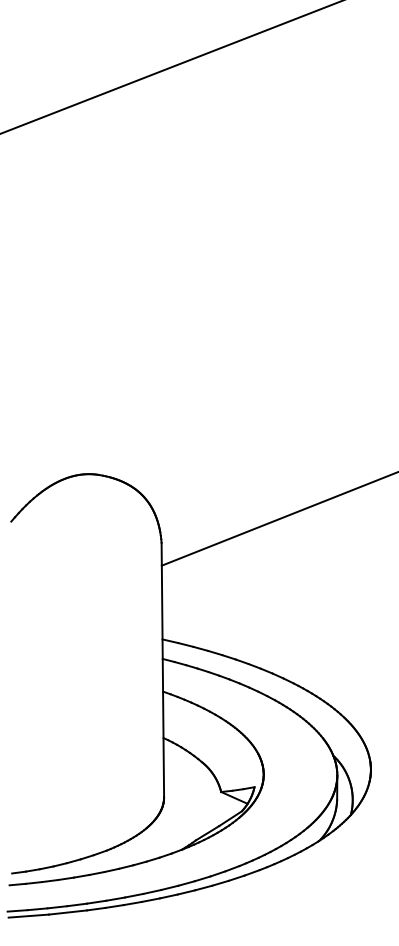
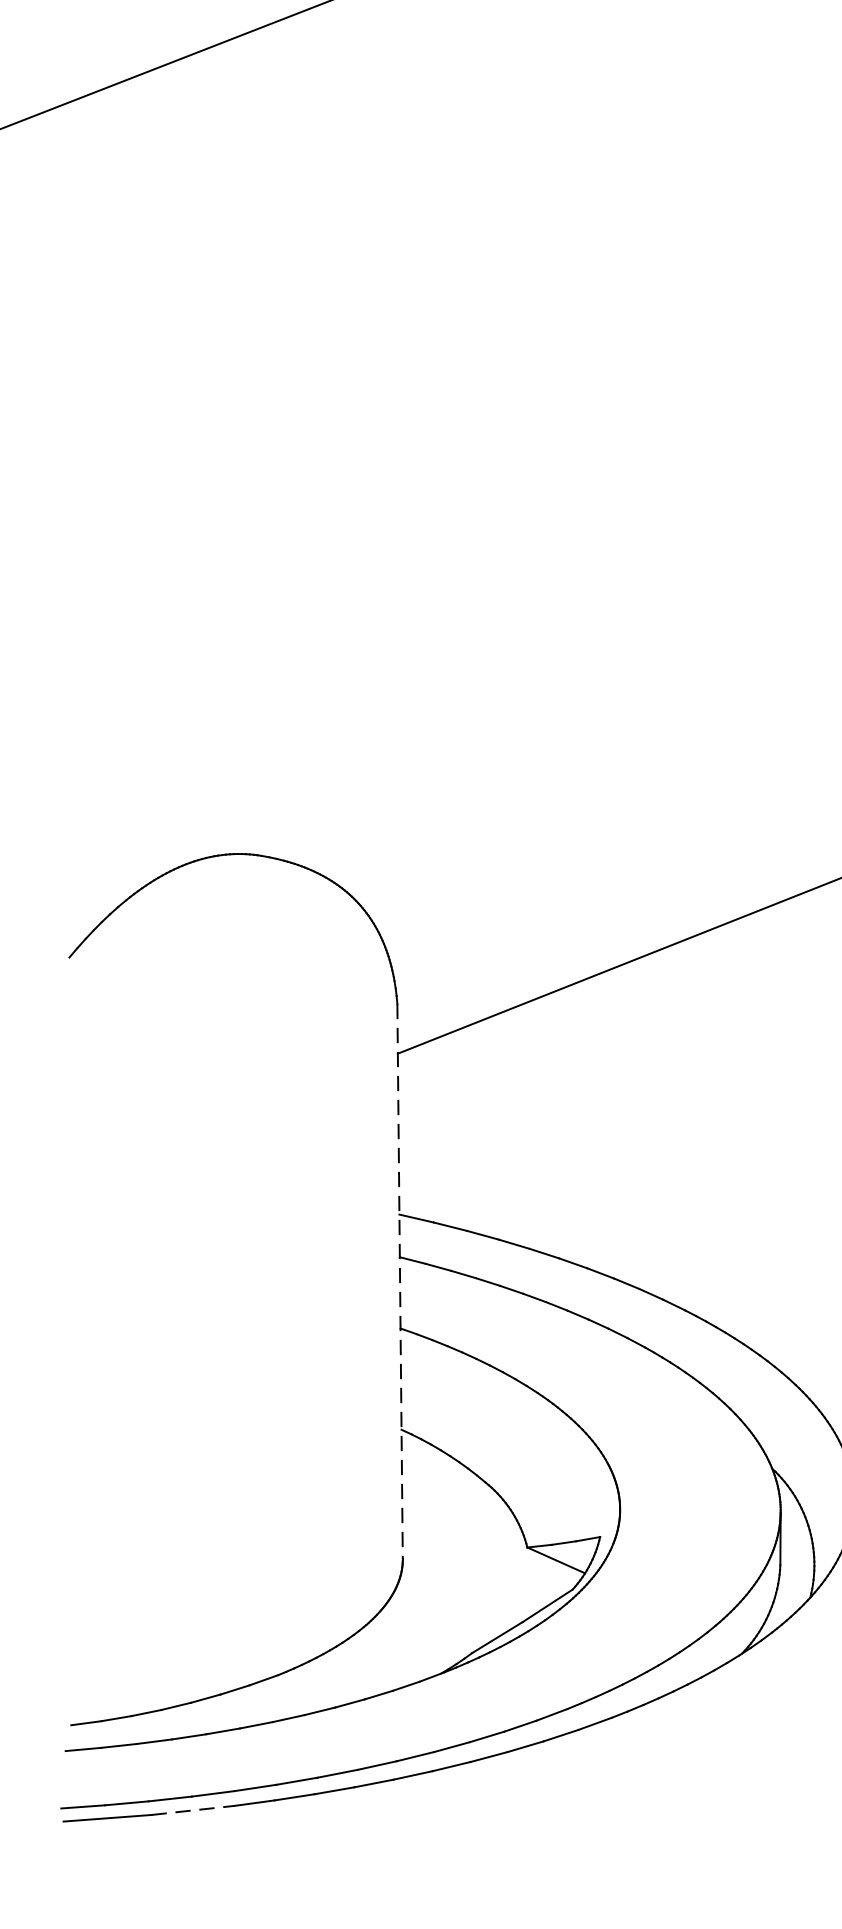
line: (162, 670) -> (399, 1282), solid -> dashed
line: (68, 912) -> (194, 1810), solid -> dashed

